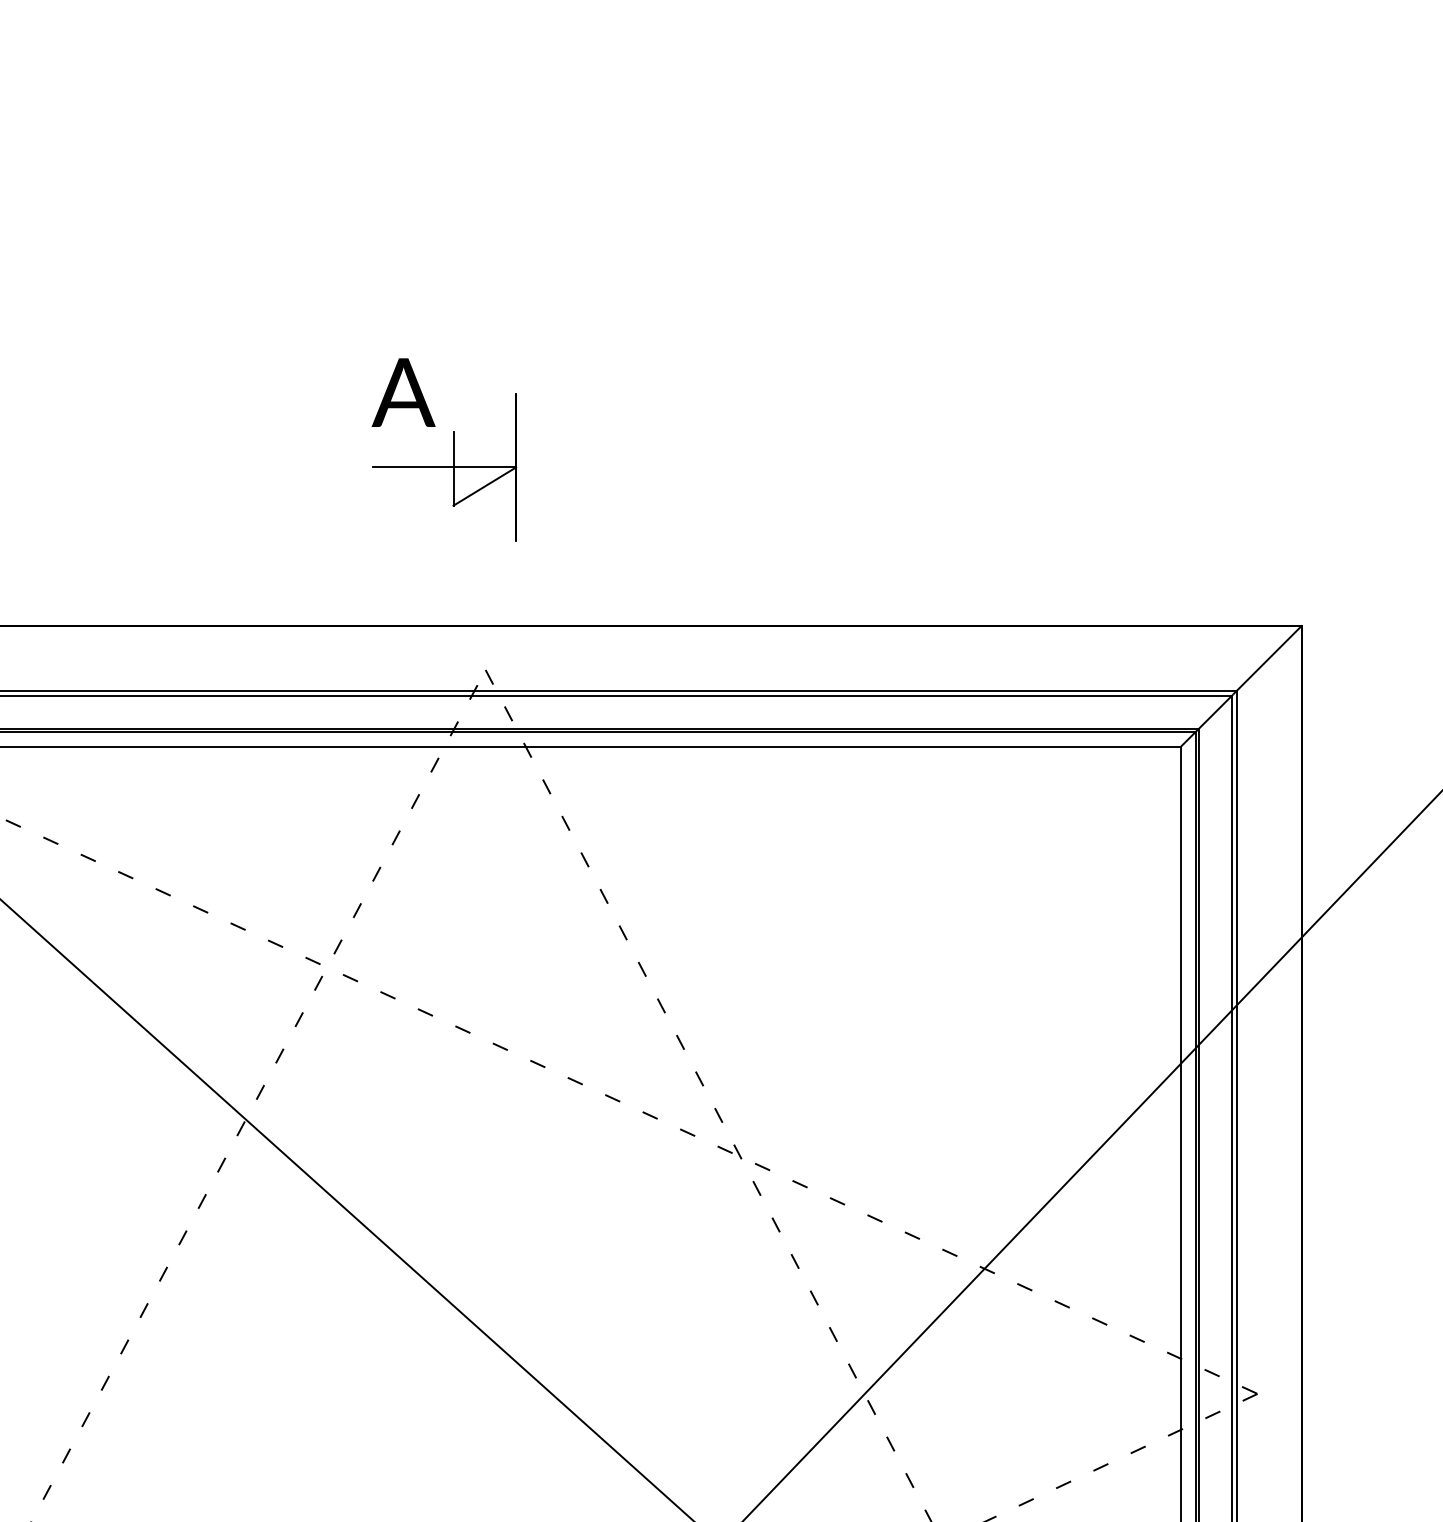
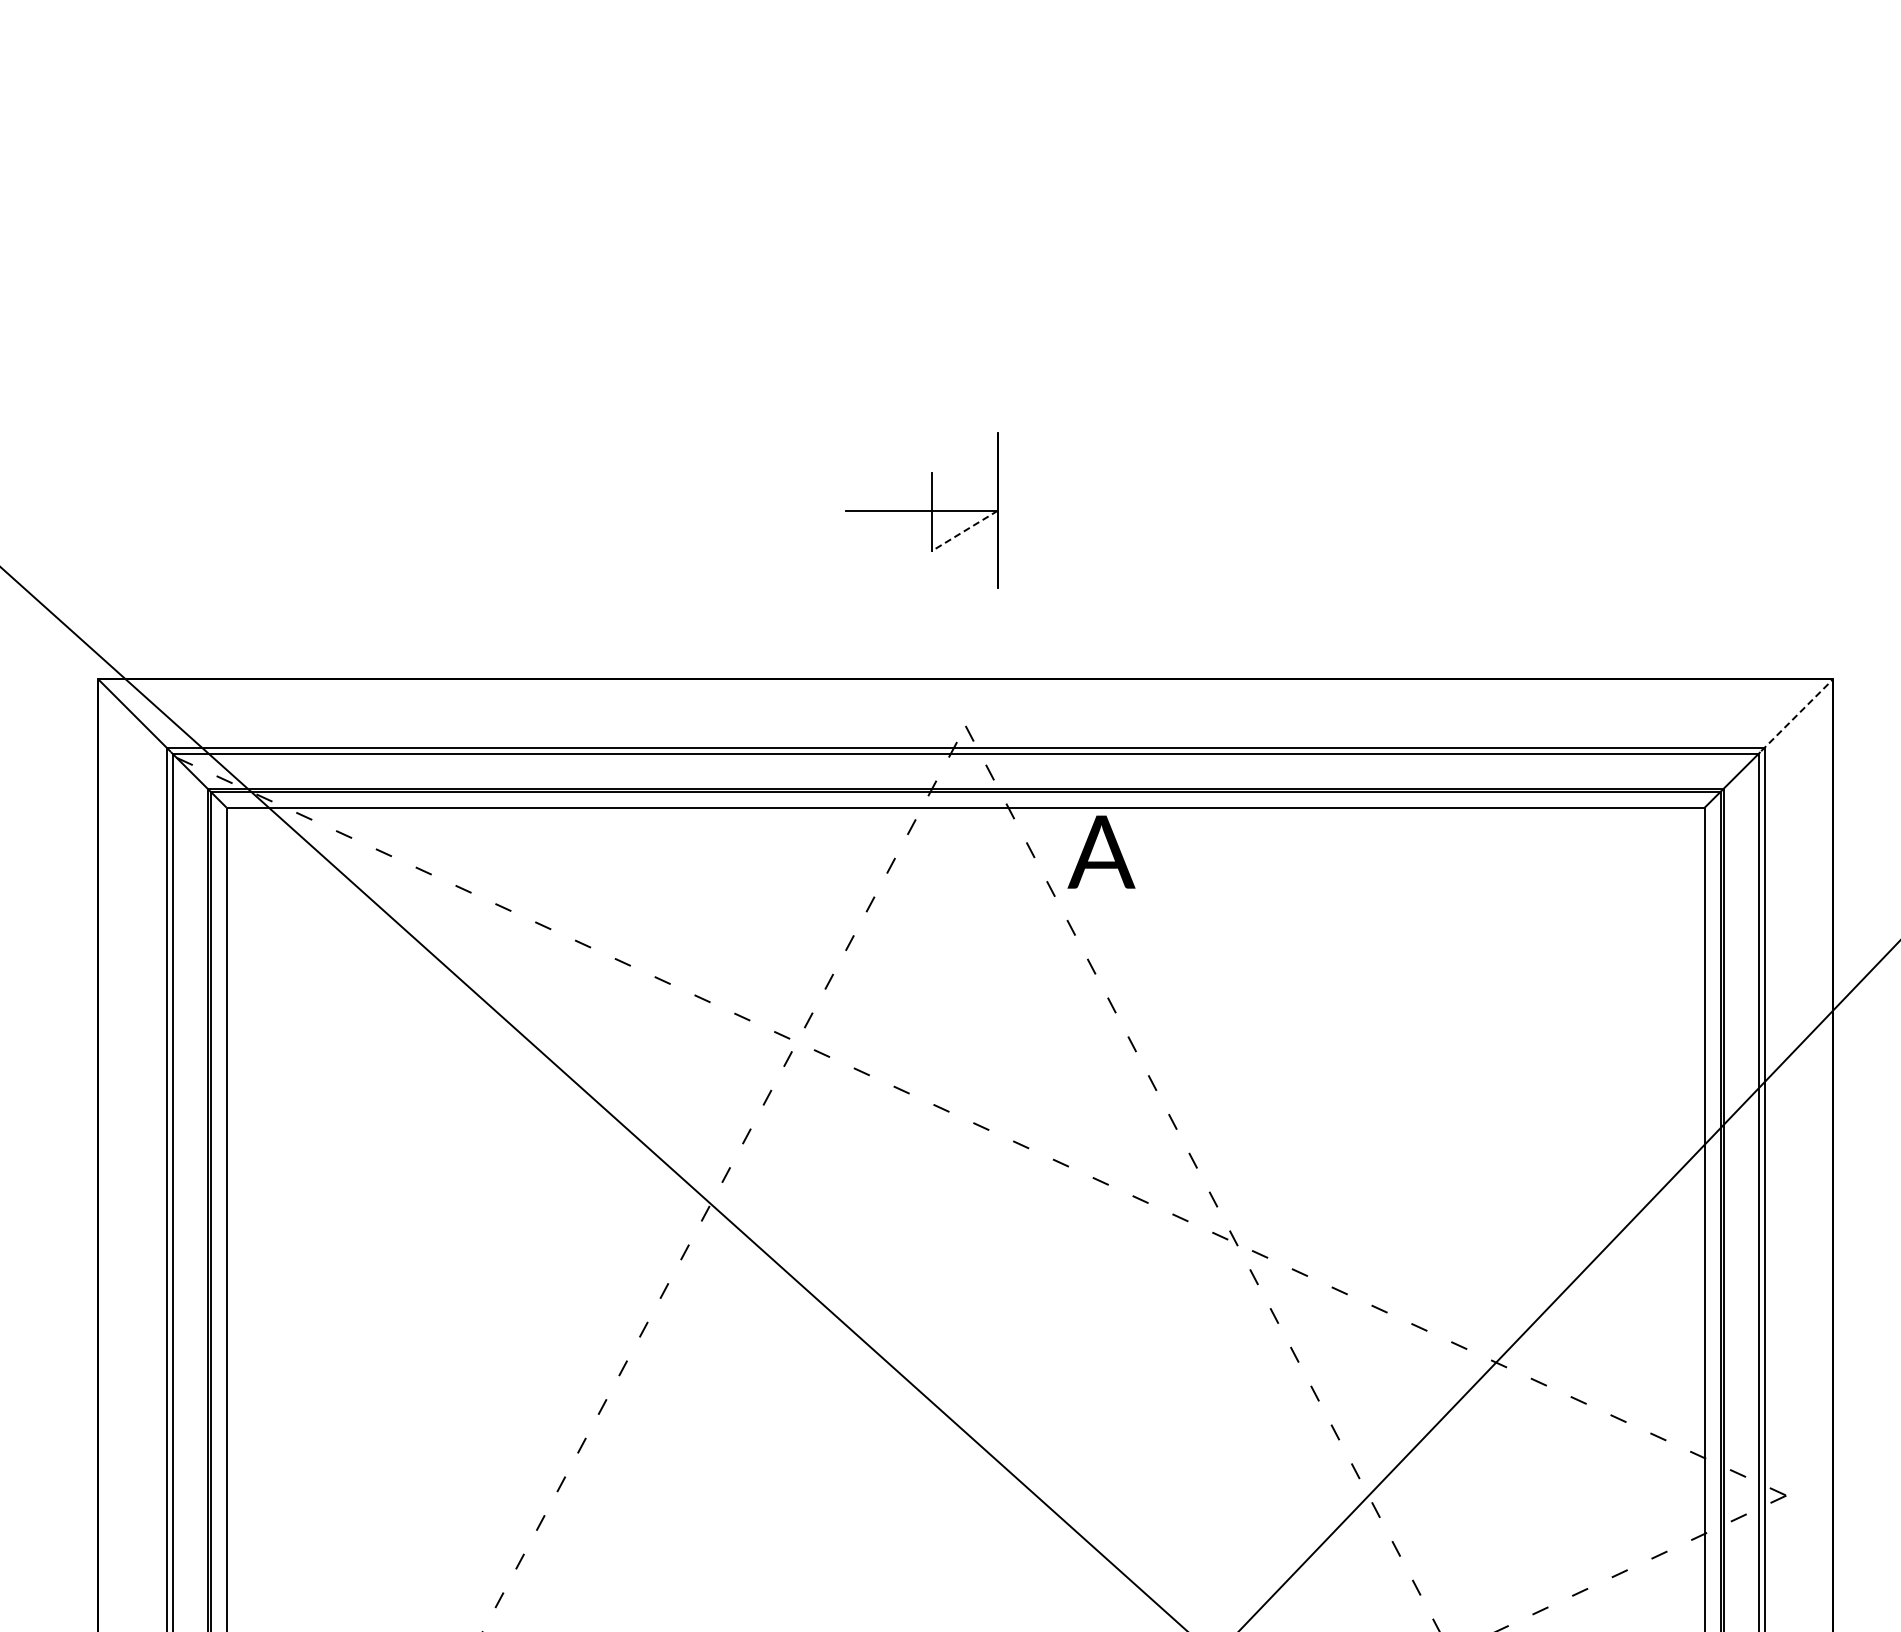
text: (403, 392) -> (1101, 851), moved
line: (484, 486) -> (964, 530), solid -> dashed
line: (1268, 660) -> (1797, 715), solid -> dashed

